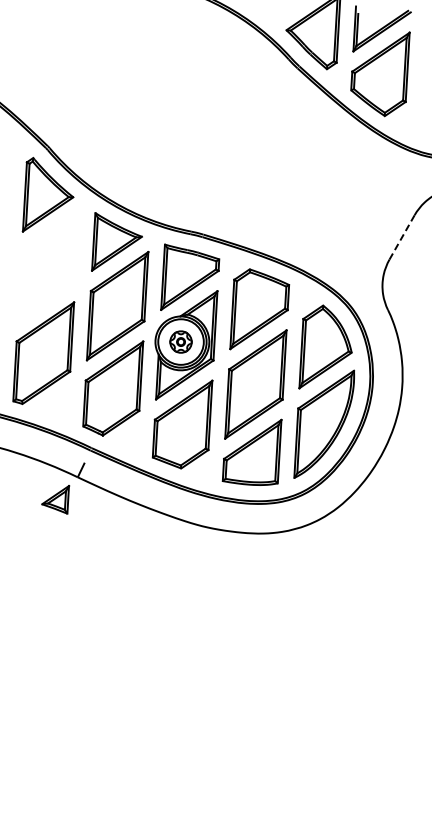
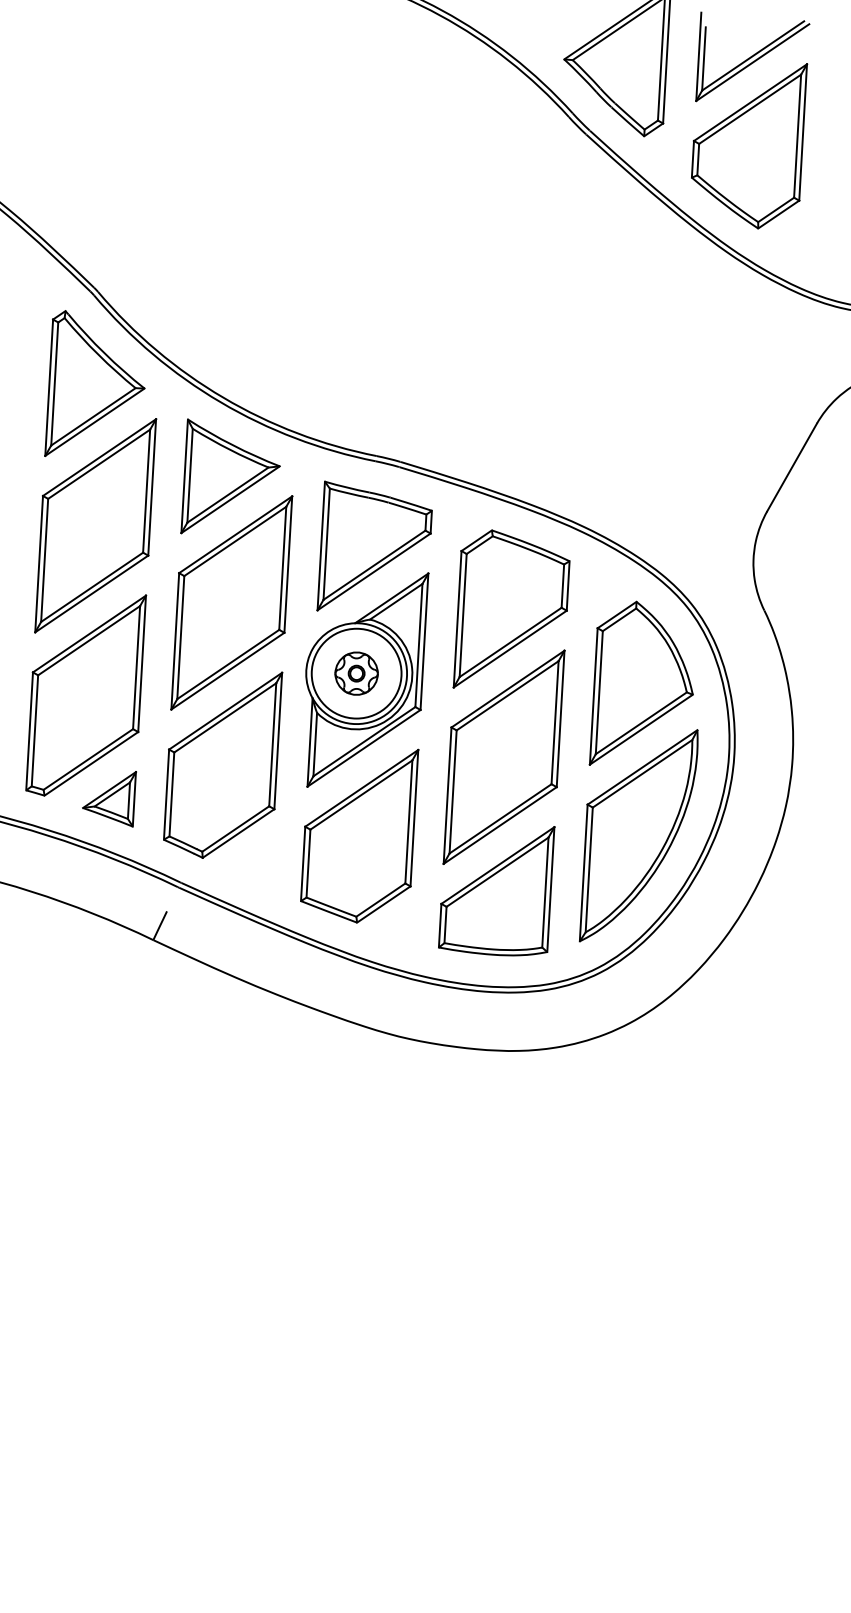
line: (402, 237) -> (792, 467), dashed -> solid
part: (48, 266) -> (95, 524), added
part: (55, 499) -> (109, 798), moved

